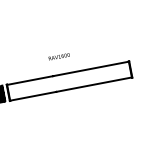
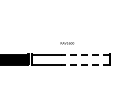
line: (90, 68) -> (85, 54), solid -> dashed
line: (93, 84) -> (85, 64), solid -> dashed

